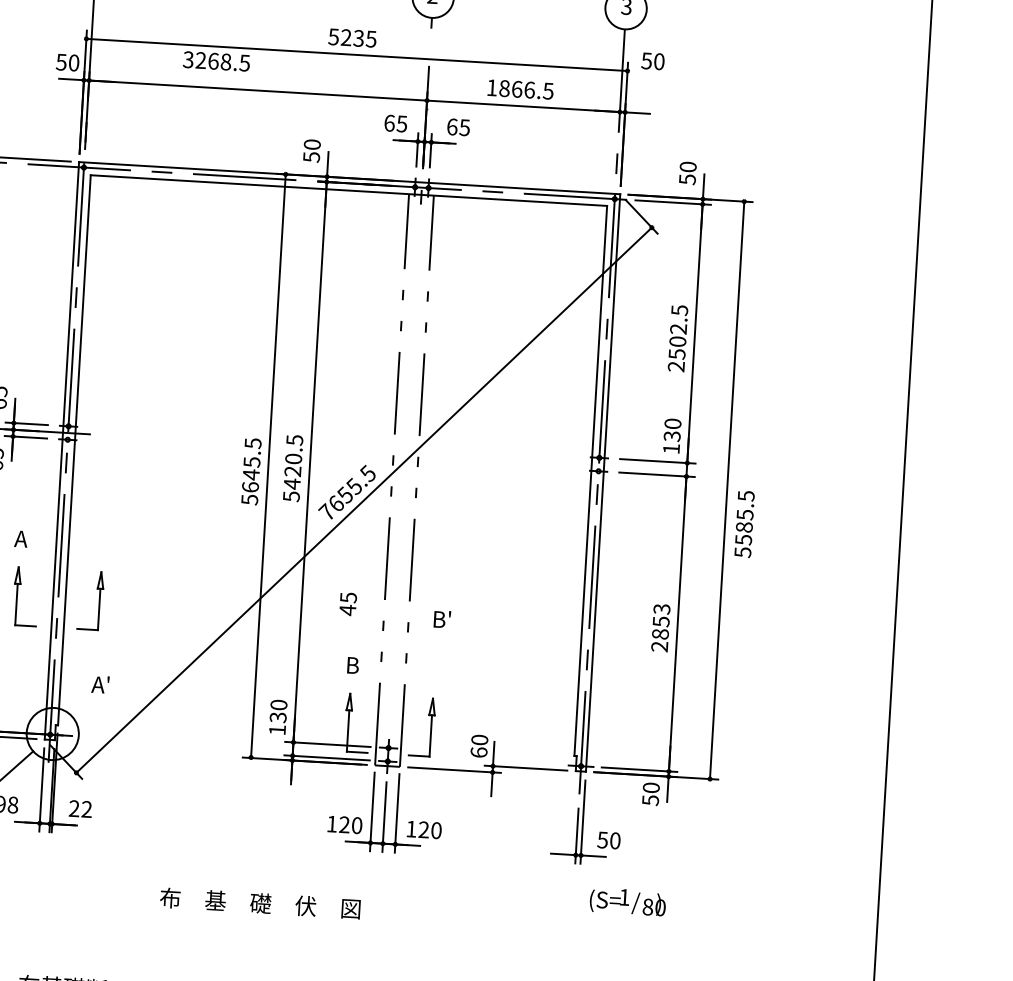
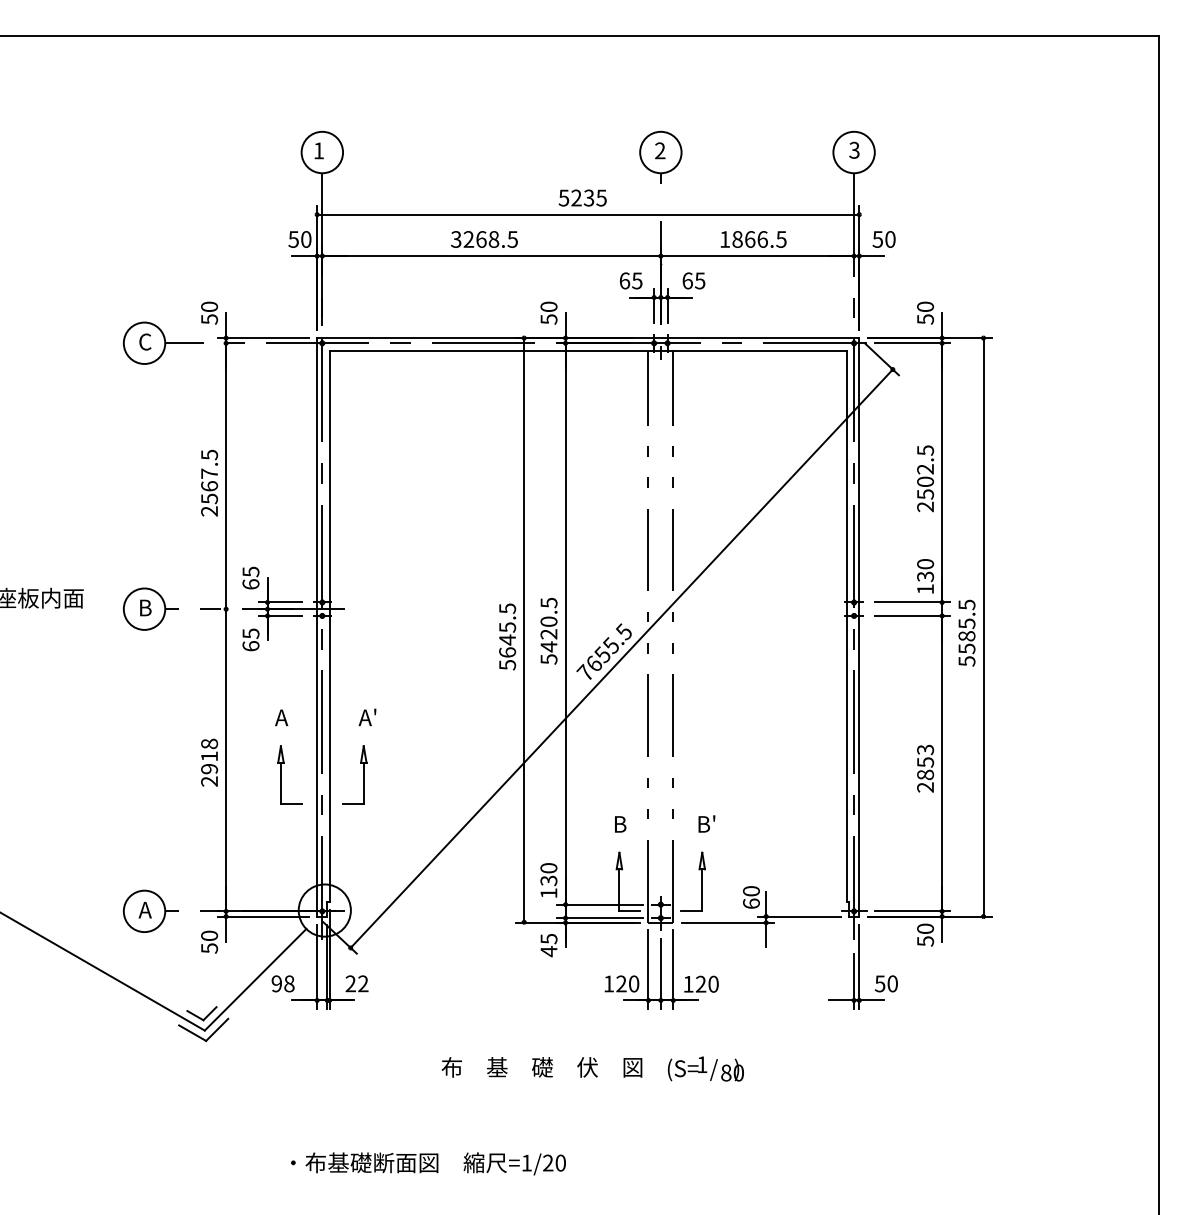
text: (216, 61) -> (484, 239), moved
text: (652, 61) -> (883, 239), moved
text: (744, 523) -> (966, 632), moved
text: (347, 604) -> (548, 945), moved
text: (441, 618) -> (706, 823), moved
text: (100, 684) -> (367, 717), moved
text: (627, 901) -> (705, 1068), moved

